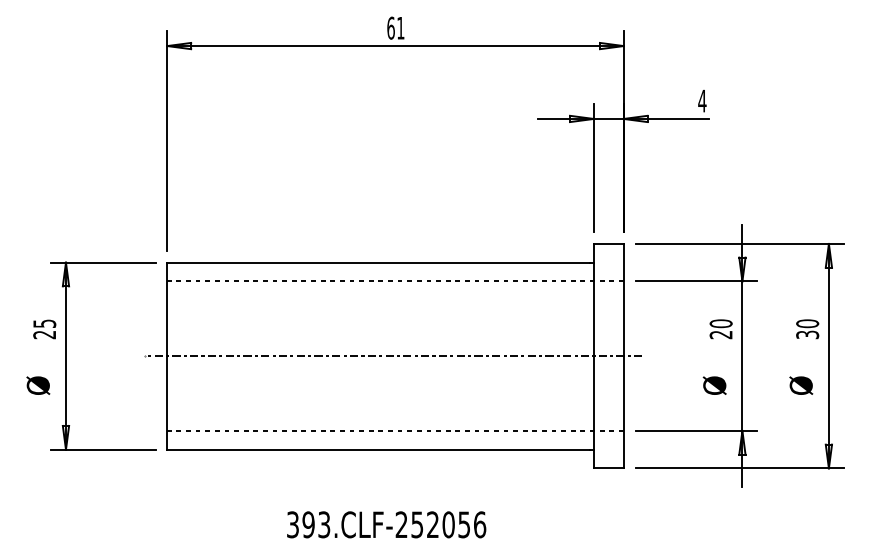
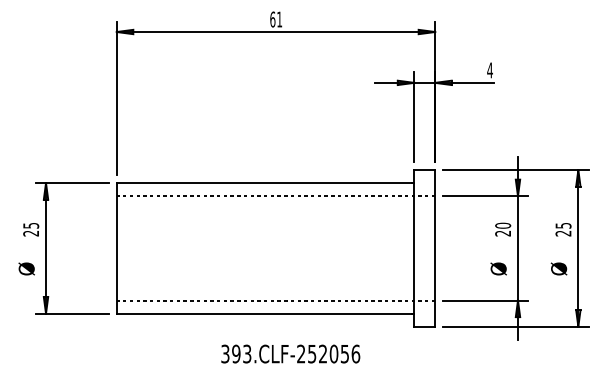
text: (807, 329) -> (563, 229), 30 -> 25
line: (393, 356) -> (274, 248), removed
text: (386, 524) -> (290, 353), moved

